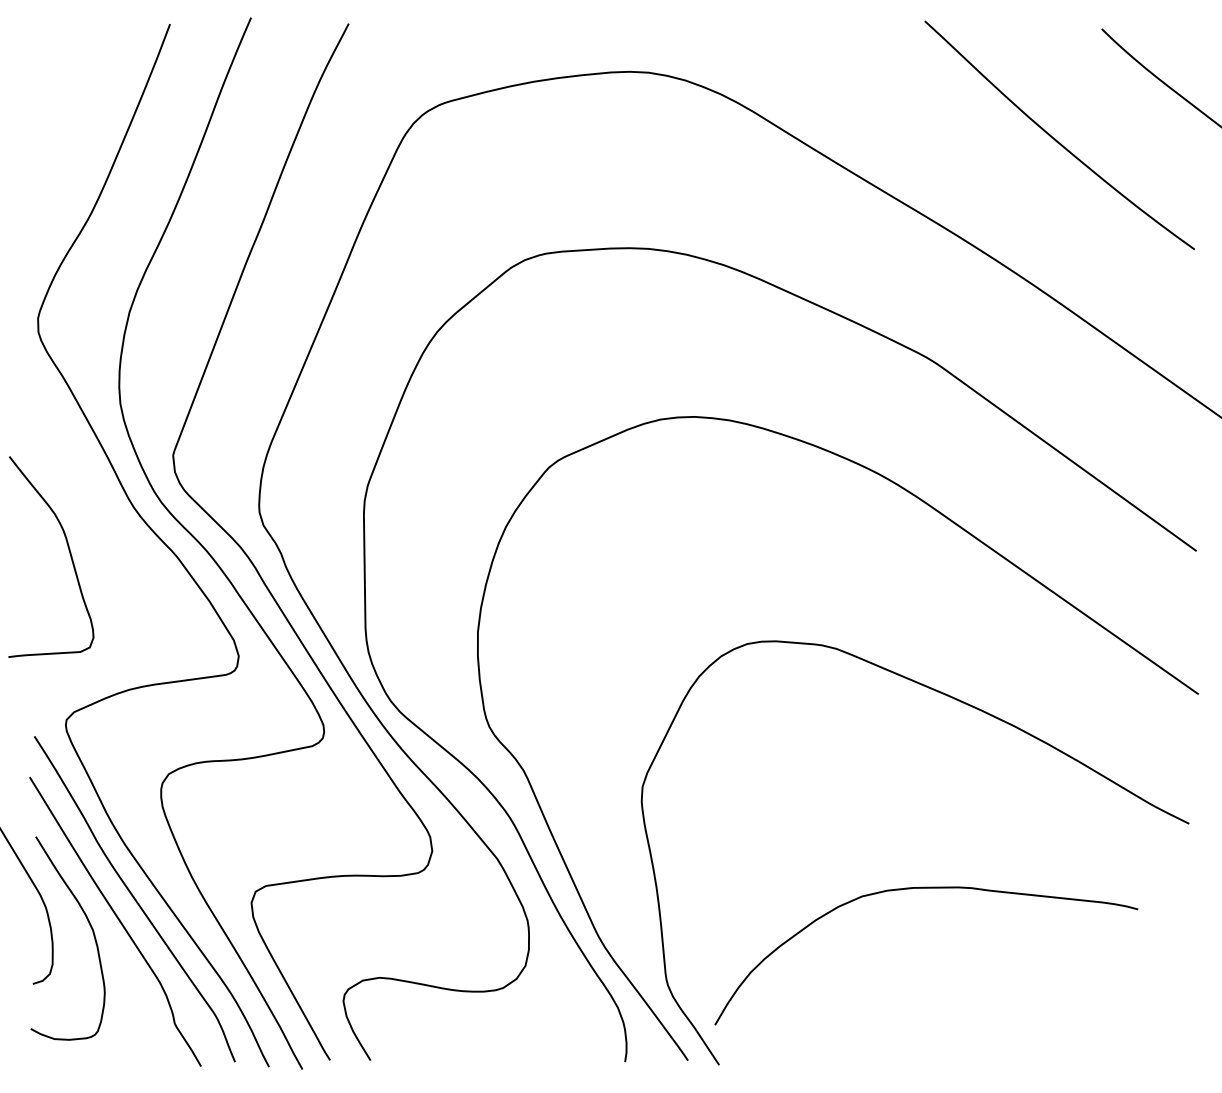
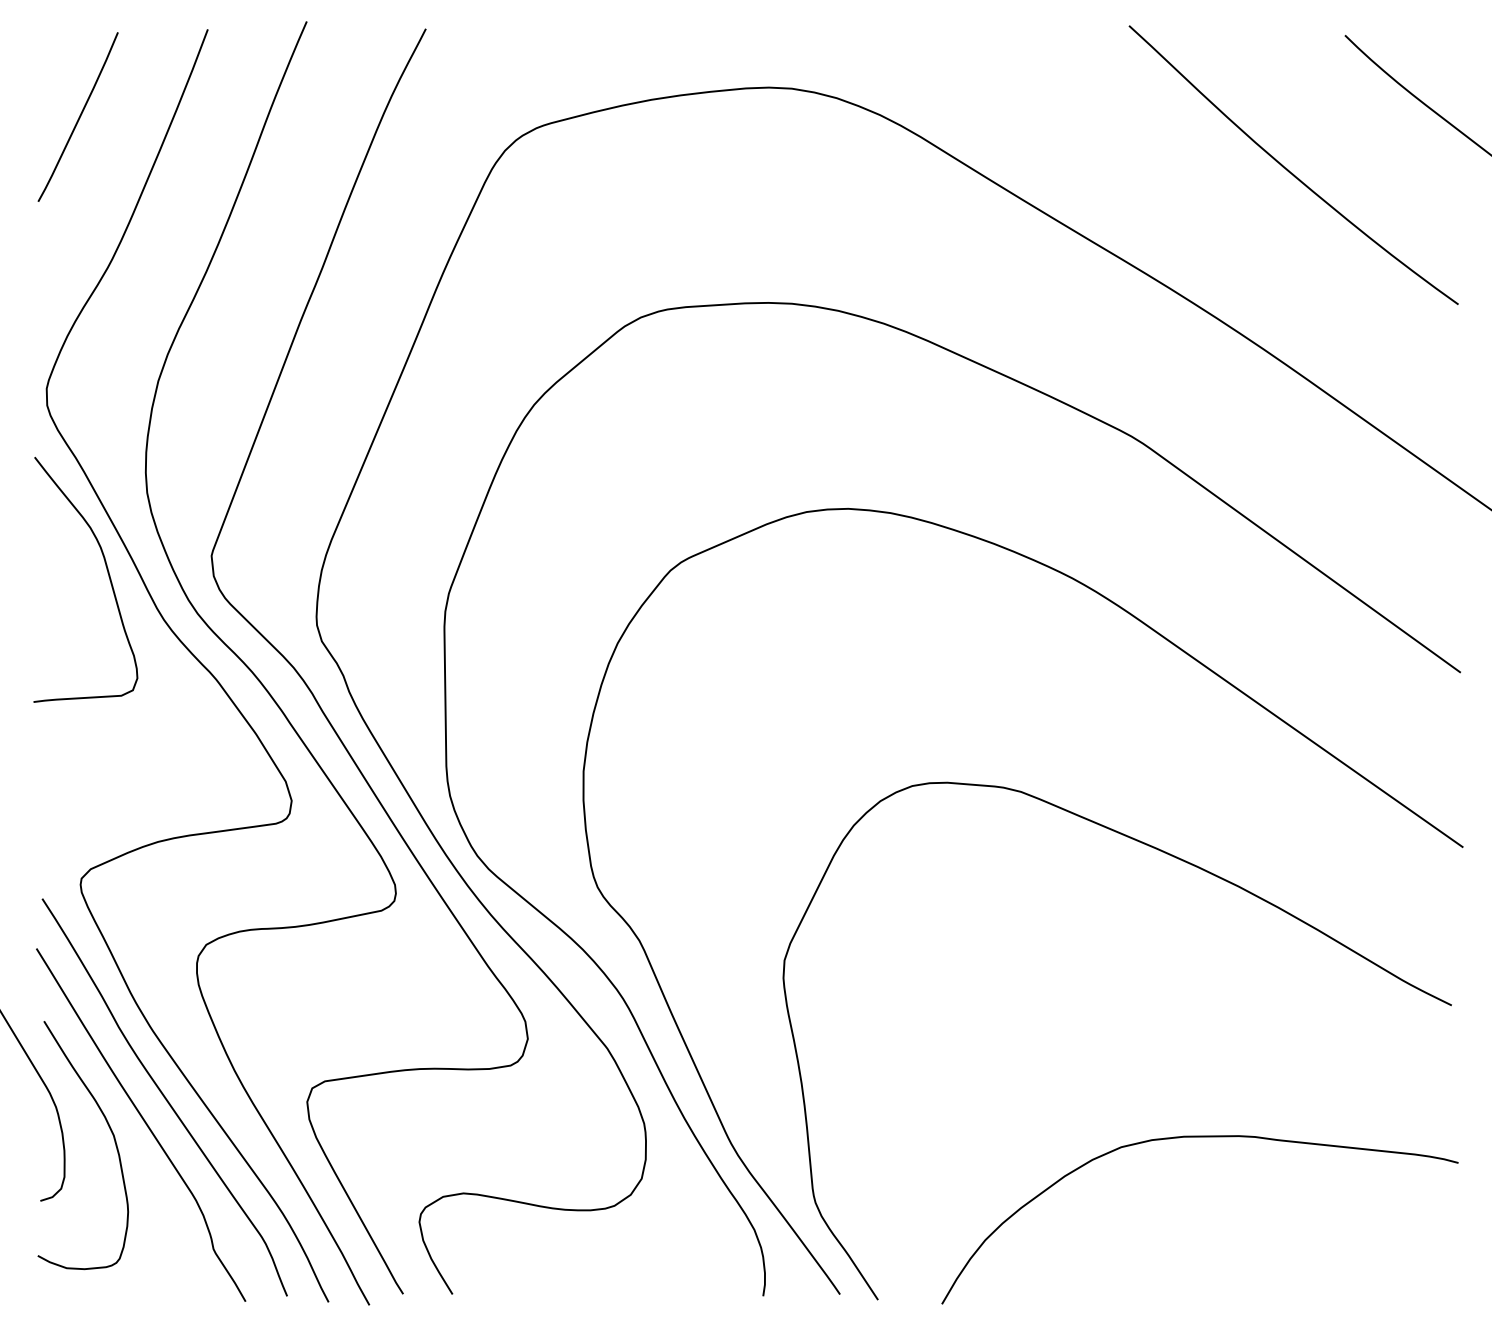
curve: (64, 96) -> (78, 117), added
curve: (69, 551) -> (107, 573), moved
curve: (926, 888) -> (1199, 1137), moved

